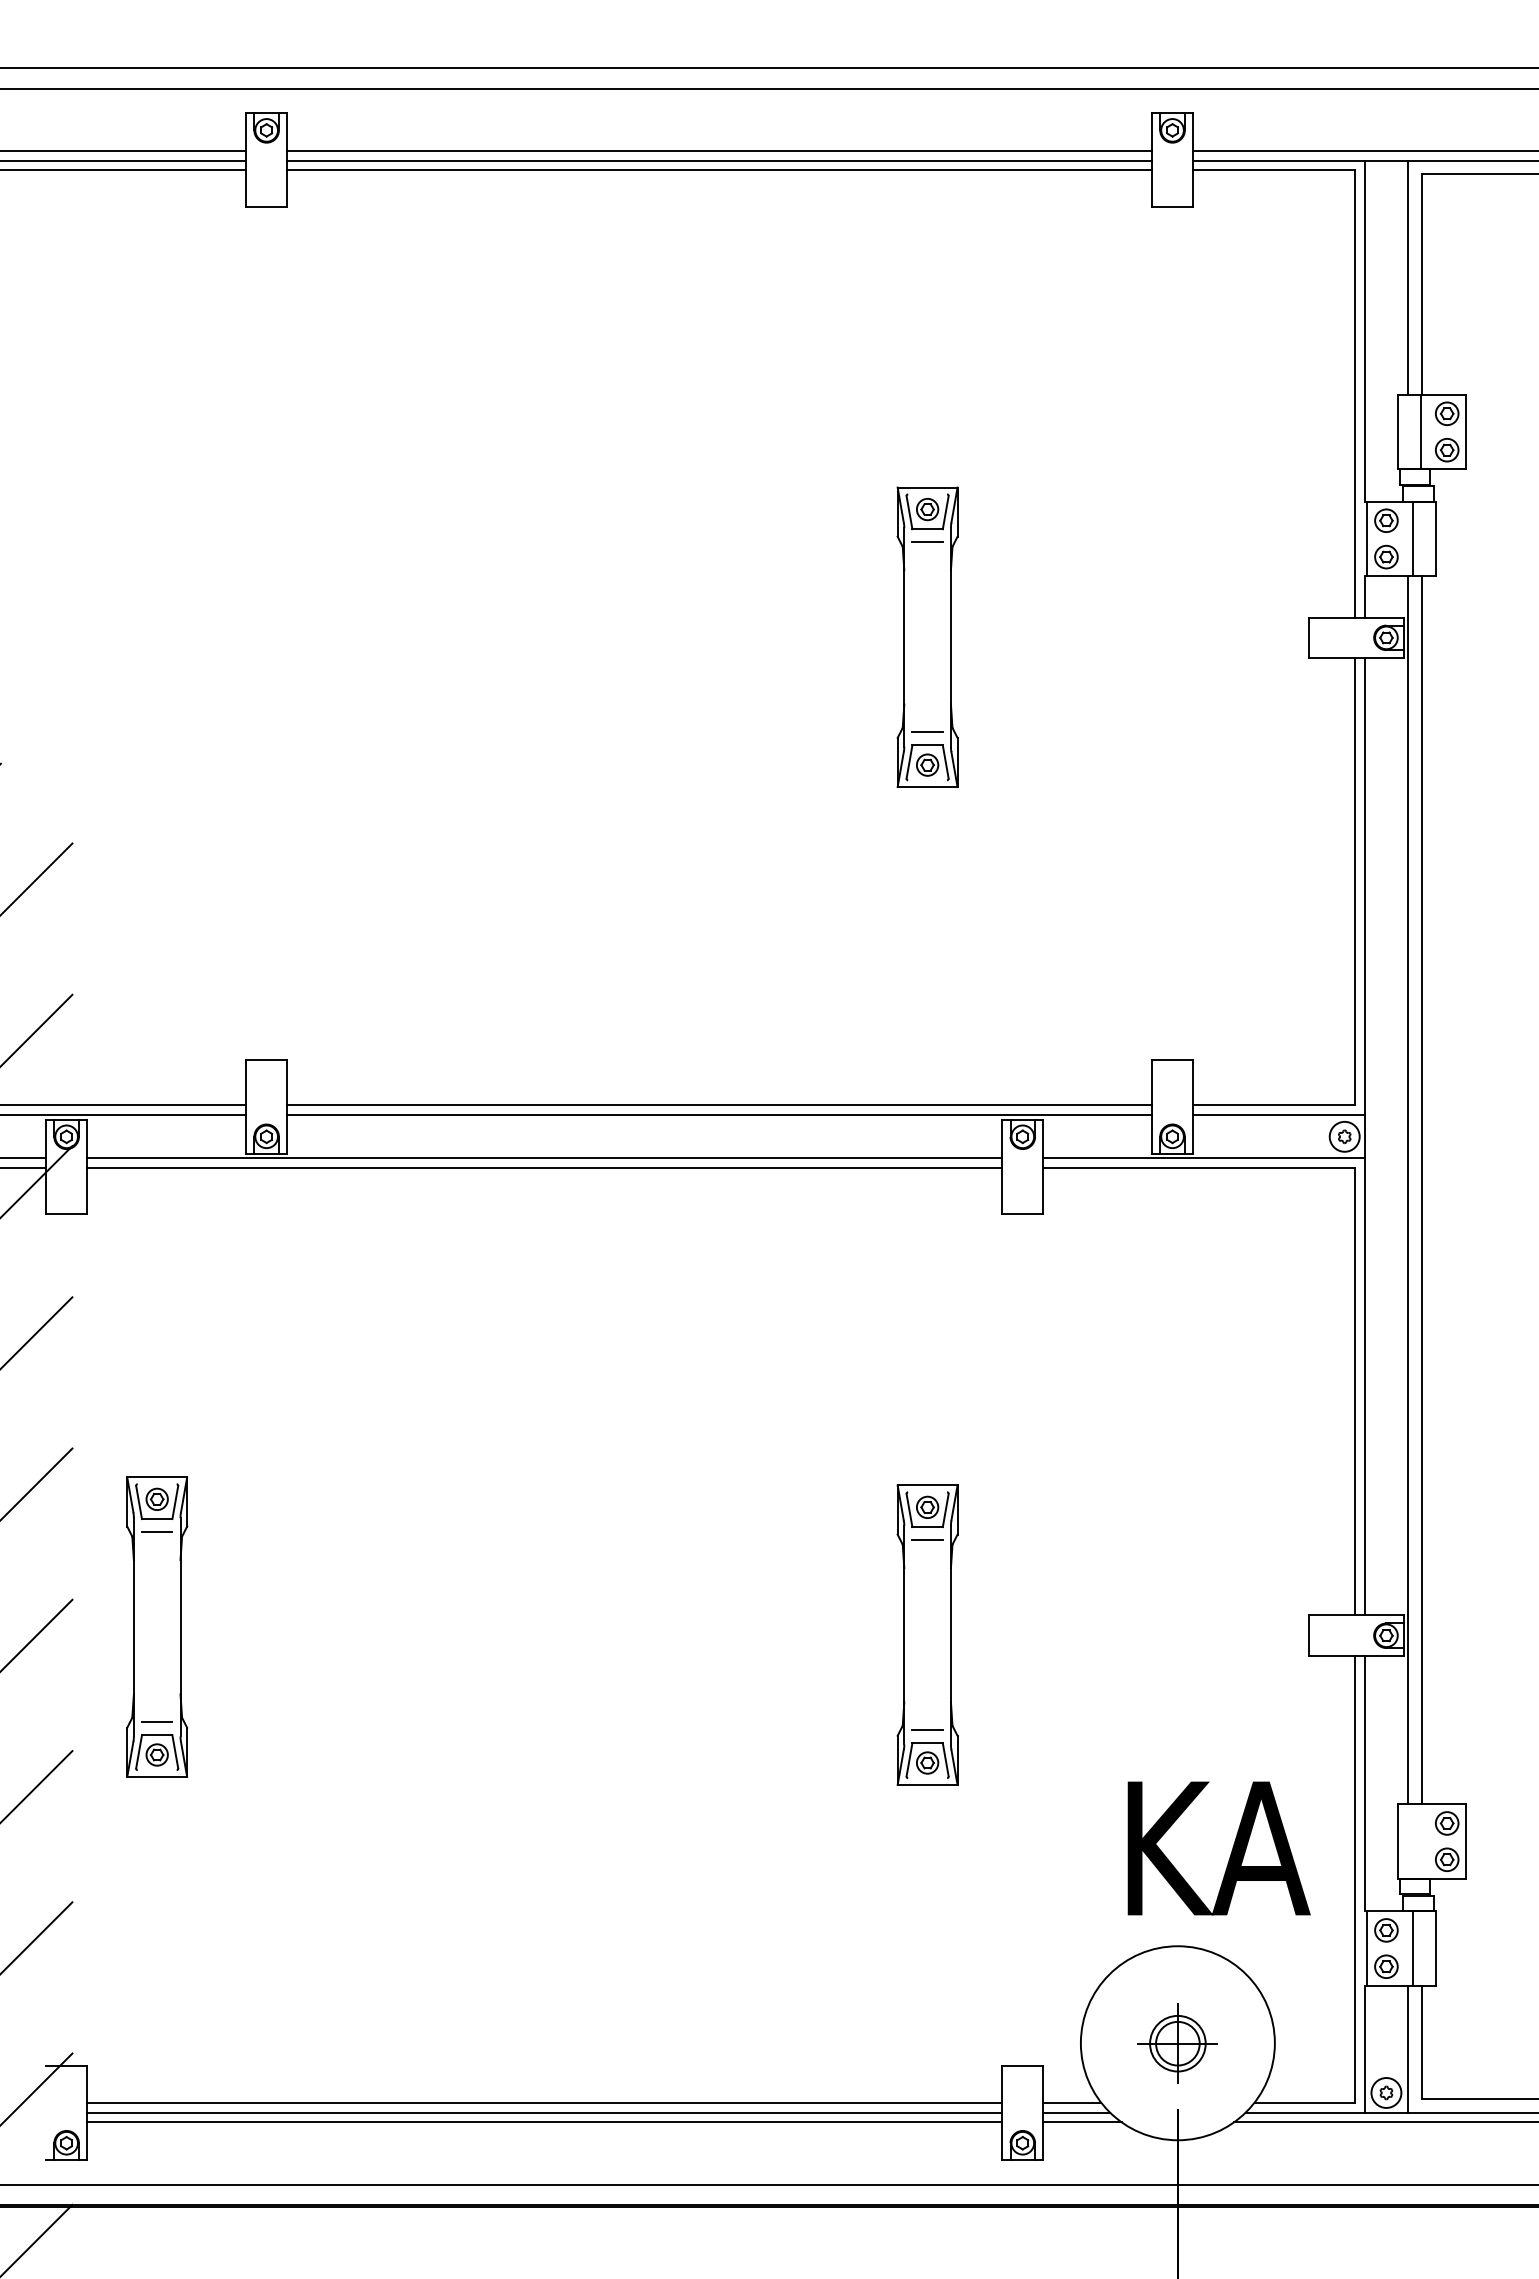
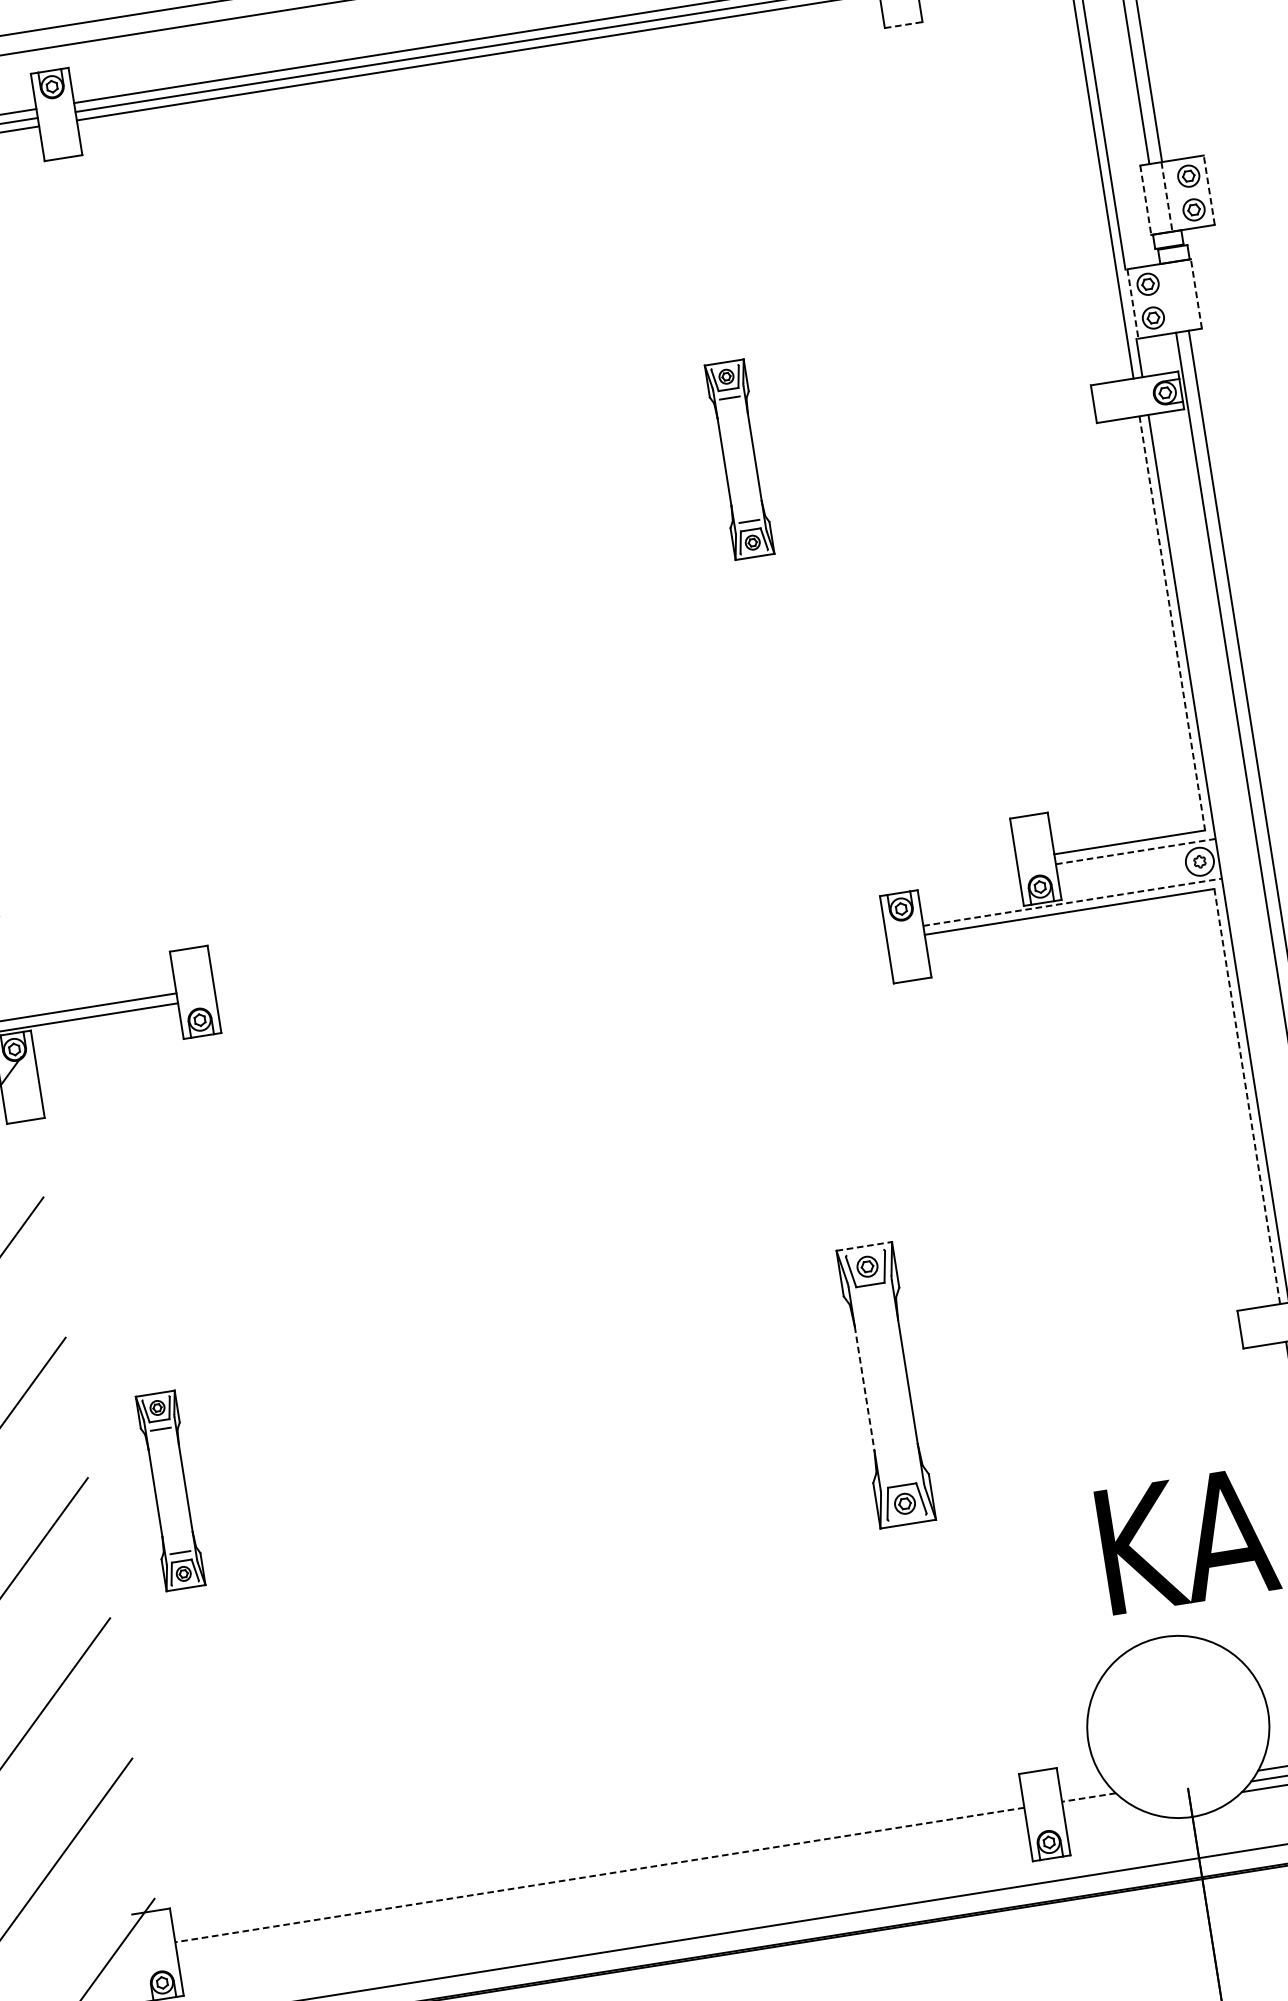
line: (1173, 207) -> (904, 25), solid -> dashed
line: (1466, 431) -> (1209, 189), solid -> dashed
line: (1397, 432) -> (1145, 200), solid -> dashed
line: (1420, 432) -> (1166, 197), solid -> dashed
line: (1412, 538) -> (1174, 296), removed
line: (1435, 538) -> (1196, 293), solid -> dashed
line: (1367, 539) -> (1133, 304), solid -> dashed
part: (927, 636) -> (739, 459), size x0.7
line: (1355, 881) -> (1172, 623), solid -> dashed
line: (719, 1104) -> (615, 923), removed
line: (719, 1115) -> (616, 933), removed
line: (1278, 1115) -> (1135, 851), solid -> dashed
line: (544, 1158) -> (460, 999), removed
line: (1204, 1158) -> (1073, 902), solid -> dashed
line: (544, 1167) -> (462, 1007), removed
line: (1355, 1391) -> (1247, 1096), solid -> dashed
line: (927, 1485) -> (864, 1246), solid -> dashed
line: (927, 1540) -> (872, 1297), removed
part: (157, 1626) -> (170, 1490), size x0.7
line: (904, 1635) -> (864, 1388), solid -> dashed
line: (927, 1730) -> (900, 1473), removed
part: (1177, 2043) -> (1178, 1727), removed
line: (544, 2102) -> (599, 1874), solid -> dashed
line: (1071, 2102) -> (1088, 1797), solid -> dashed
line: (544, 2112) -> (601, 1884), removed
line: (1076, 2112) -> (1094, 1806), removed
line: (544, 2122) -> (602, 1893), removed
line: (1082, 2122) -> (1101, 1814), removed

